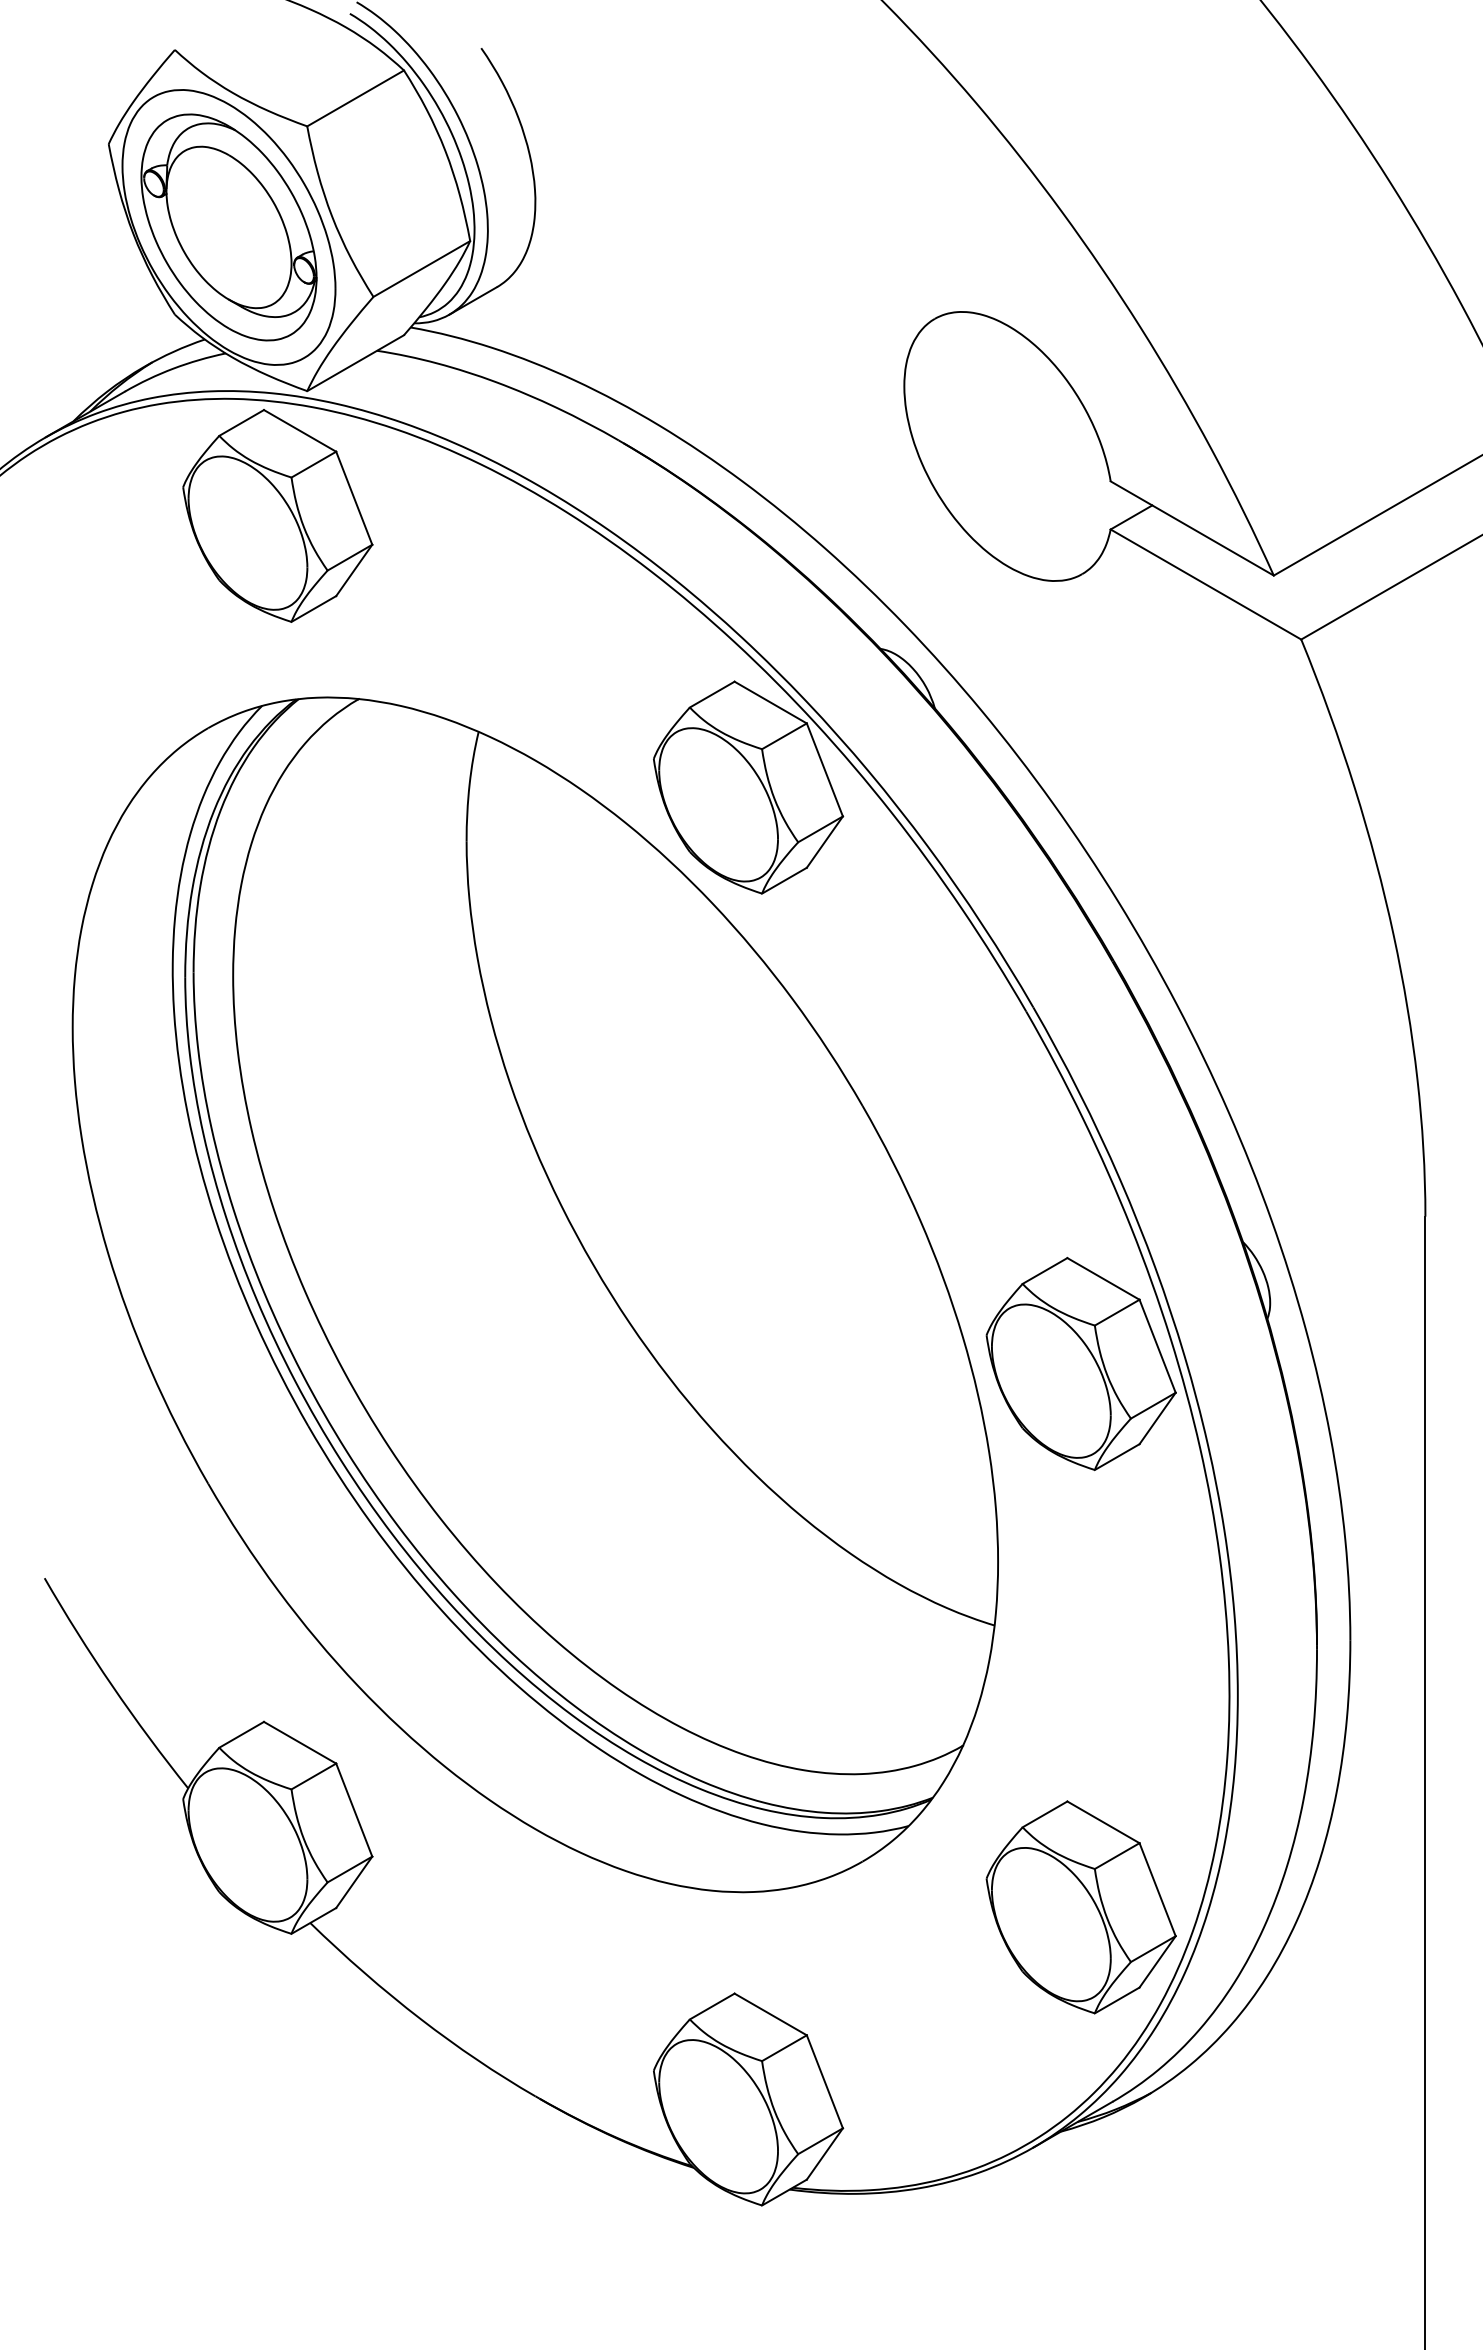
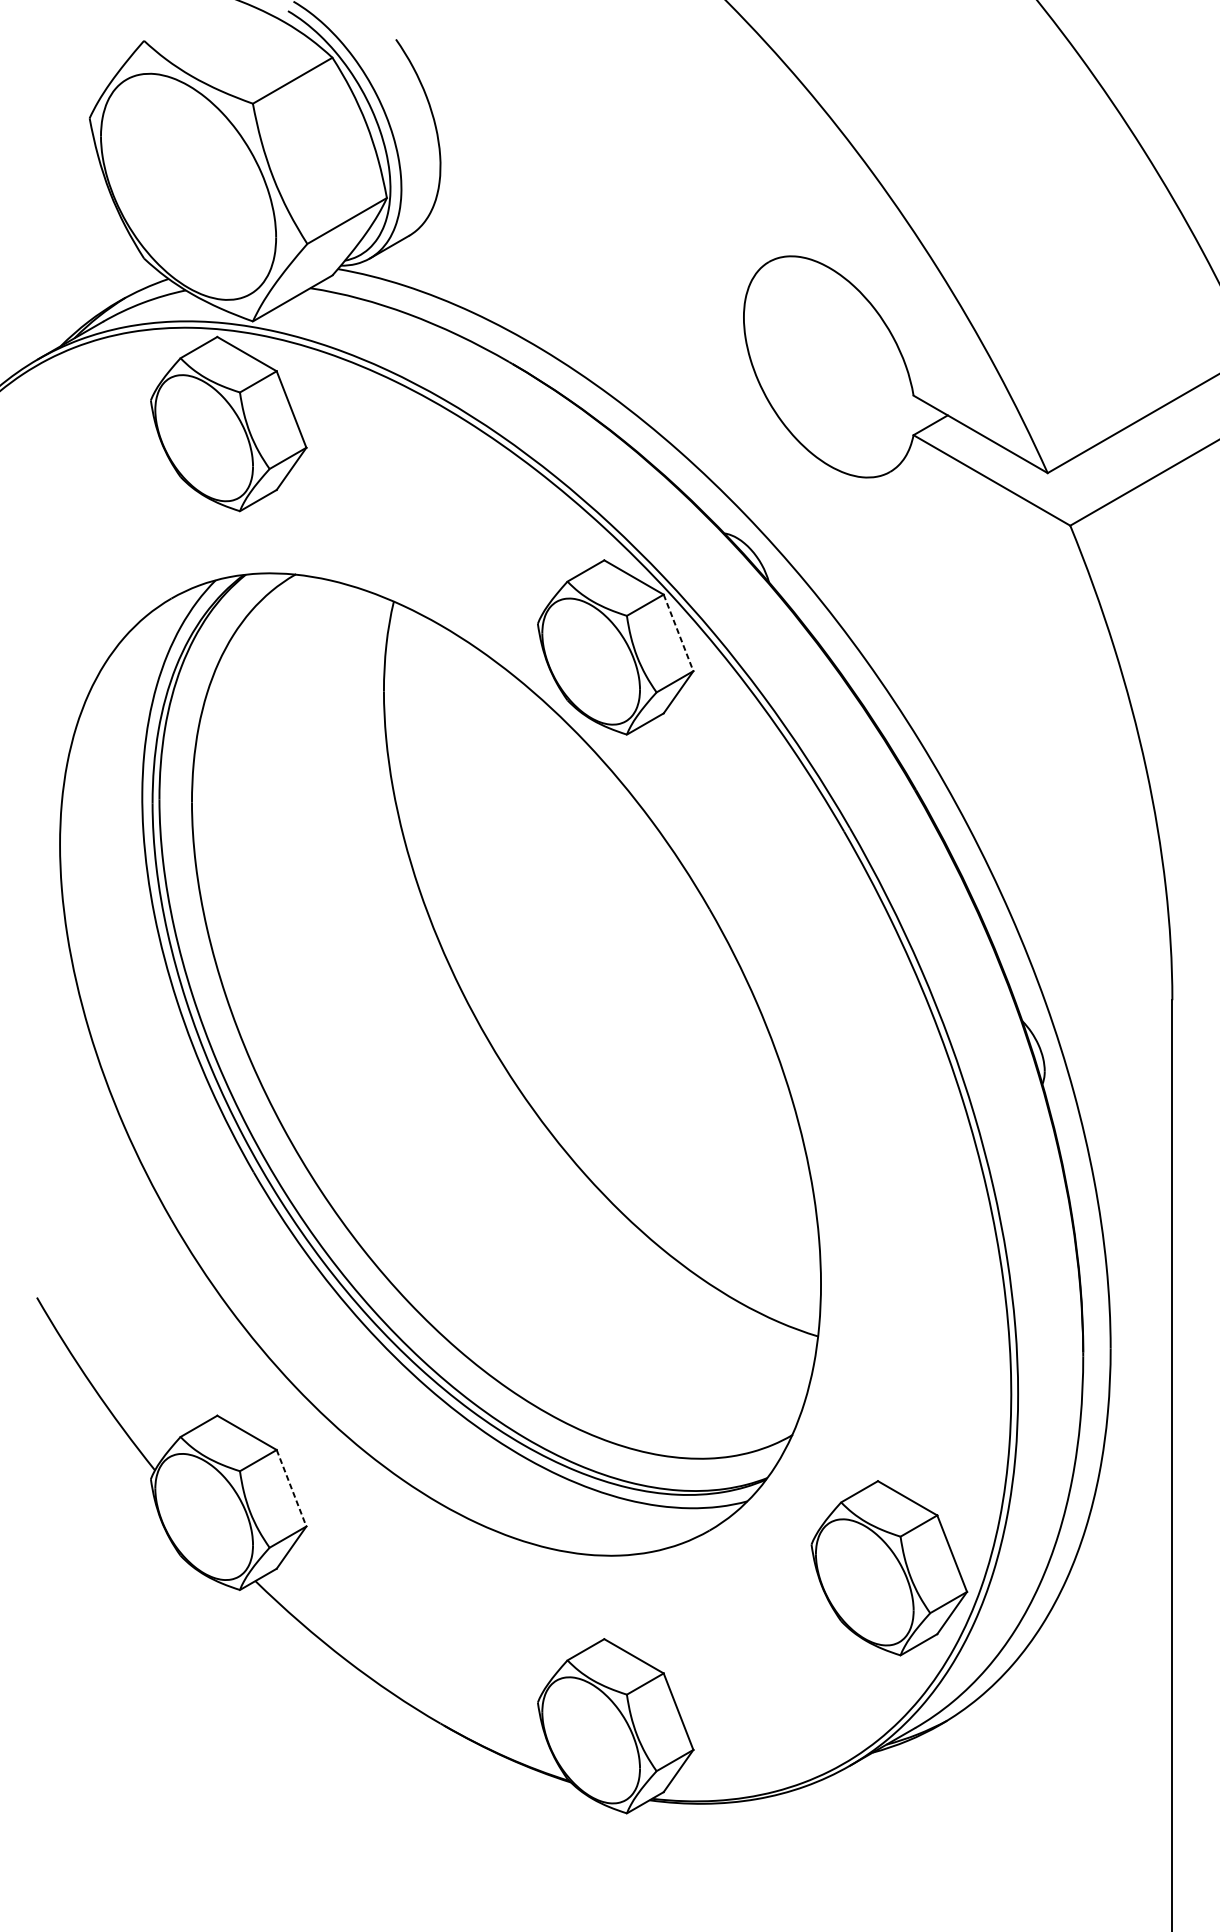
part: (228, 227) -> (188, 186), removed
line: (824, 769) -> (678, 632), solid -> dashed
part: (1080, 1363) -> (888, 1121), removed
line: (354, 1810) -> (291, 1488), solid -> dashed

